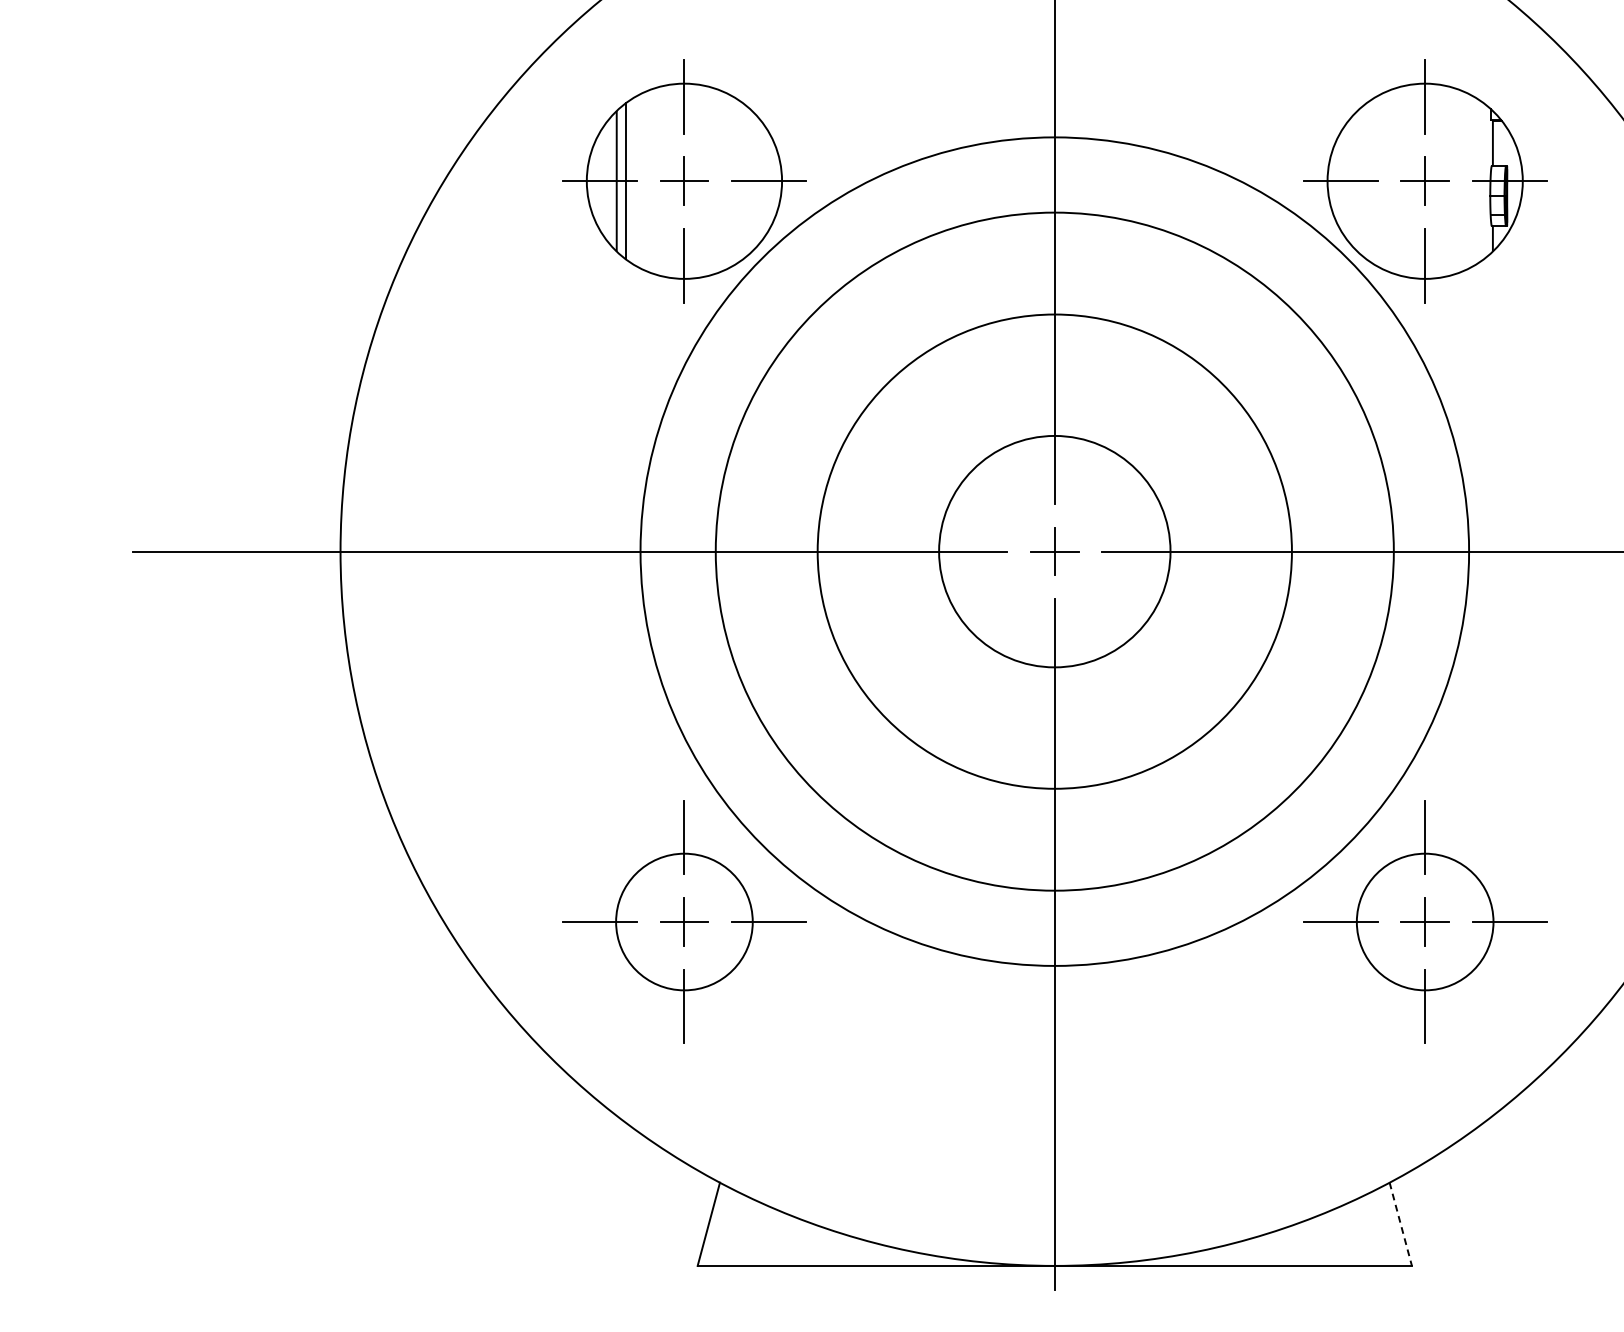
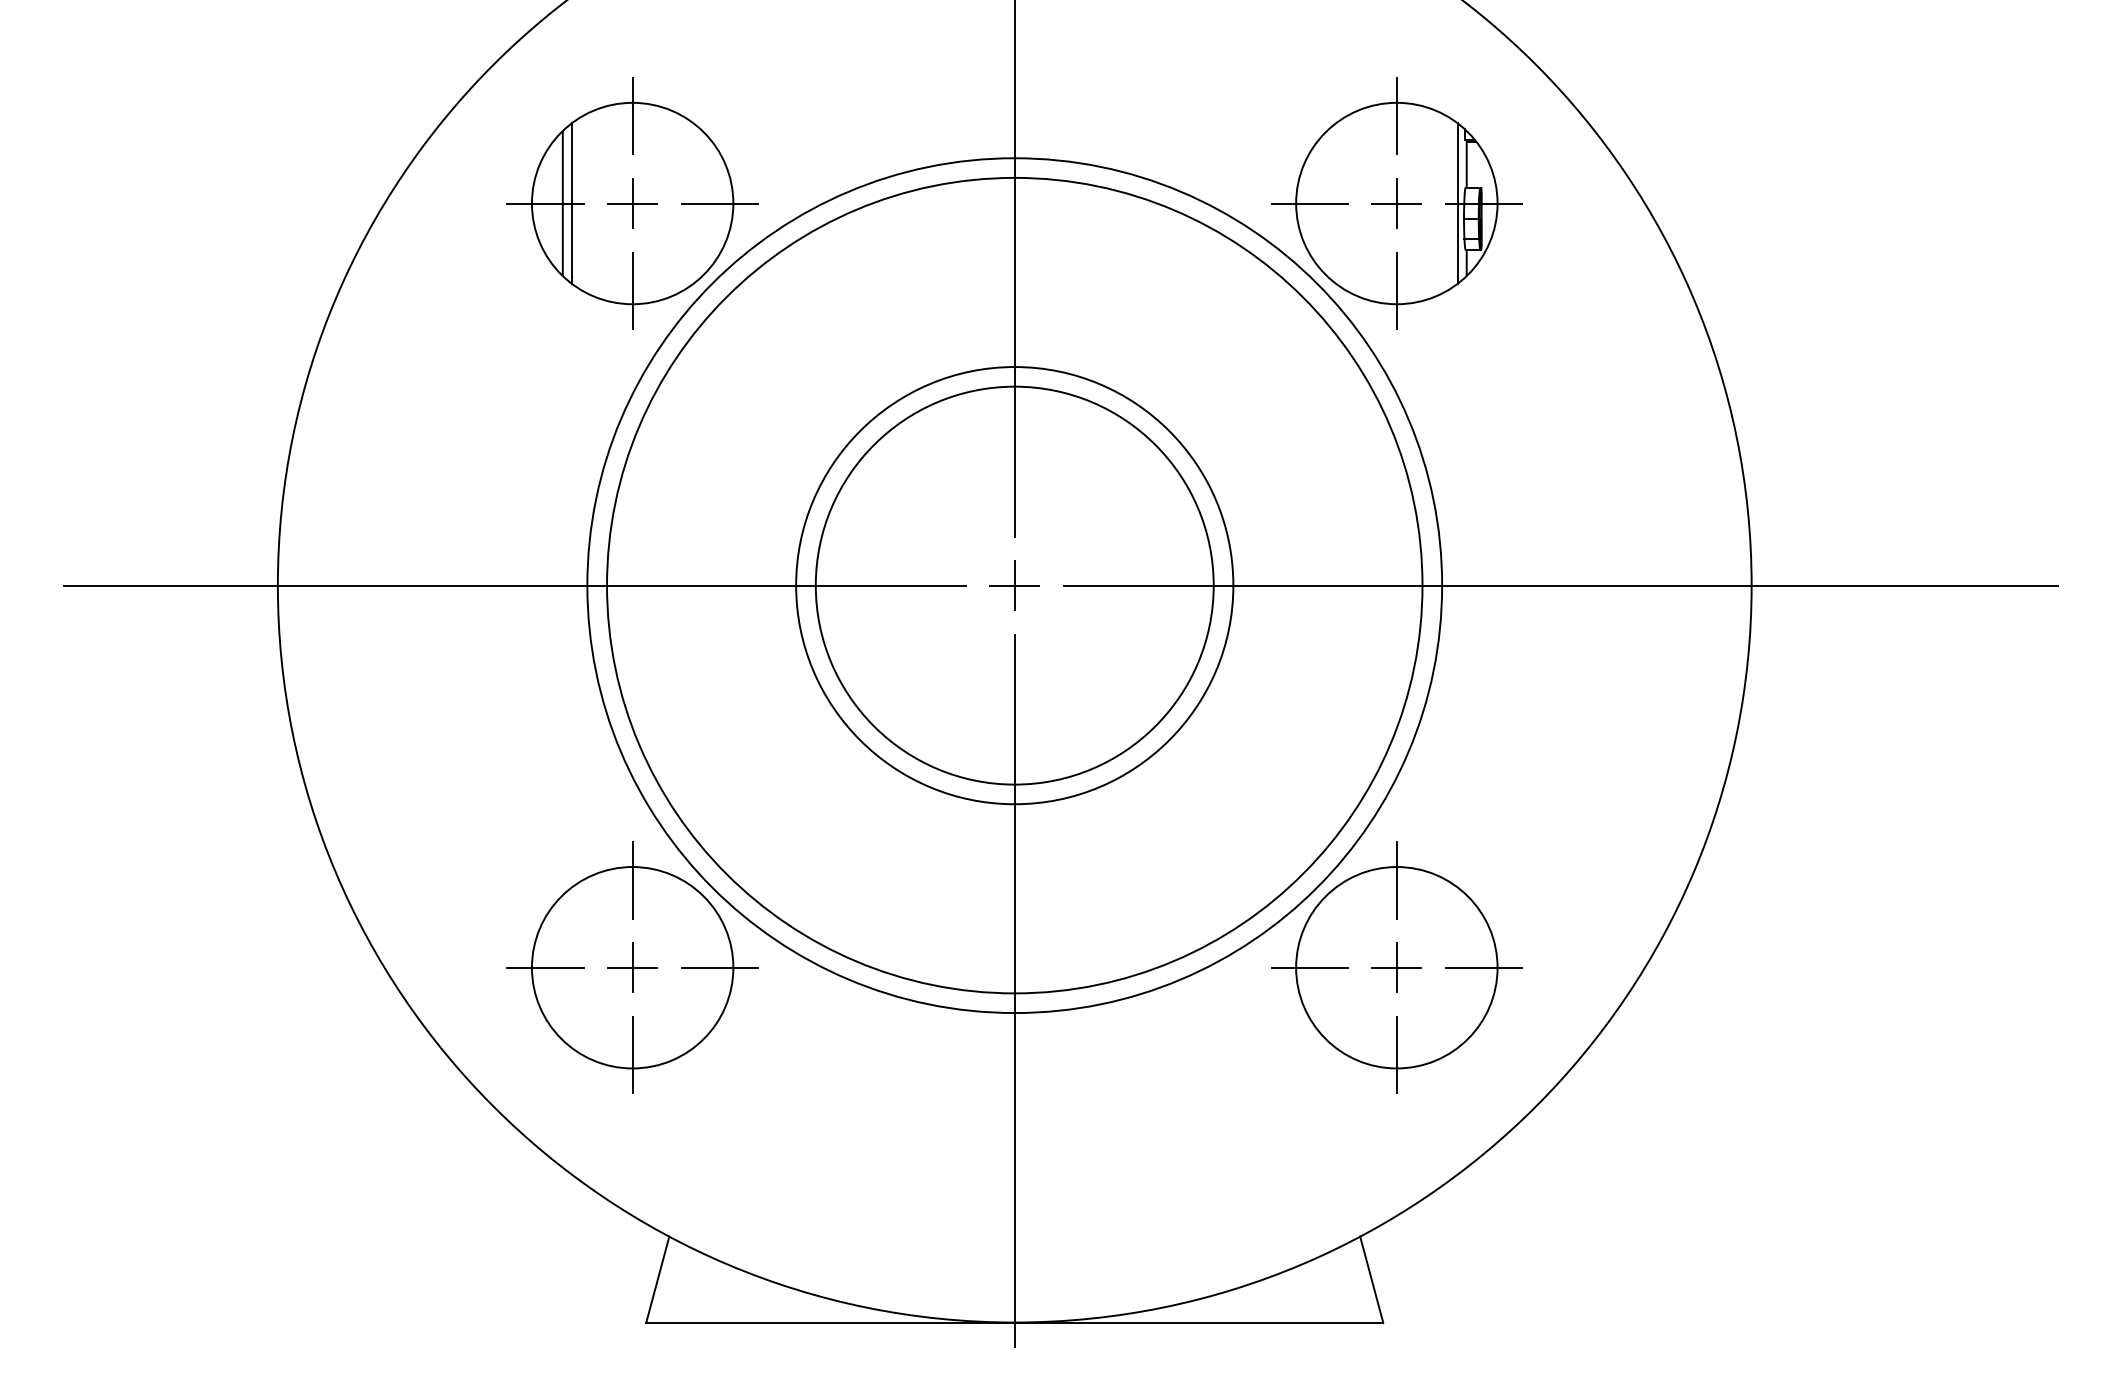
line: (1483, 181) -> (1457, 203), added
circle: (1054, 551) -> (1014, 585), size x0.62
circle: (1054, 551) -> (1014, 585), size x1.67
circle: (1054, 551) -> (1014, 585), size x1.67
circle: (684, 921) -> (632, 967), size x1.43
circle: (1424, 921) -> (1396, 967), size x1.43
line: (1400, 1224) -> (1371, 1279), dashed -> solid

